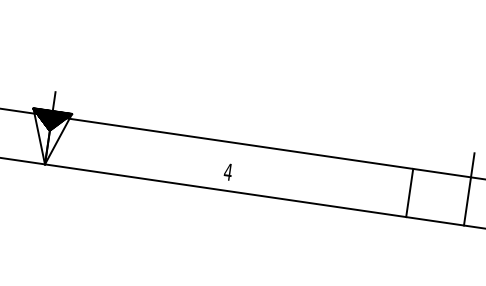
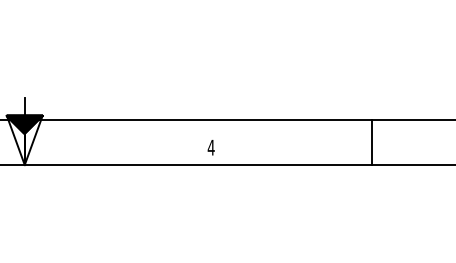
text: (227, 171) -> (210, 147), moved
line: (469, 189) -> (413, 131), removed
line: (409, 192) -> (371, 142), moved

